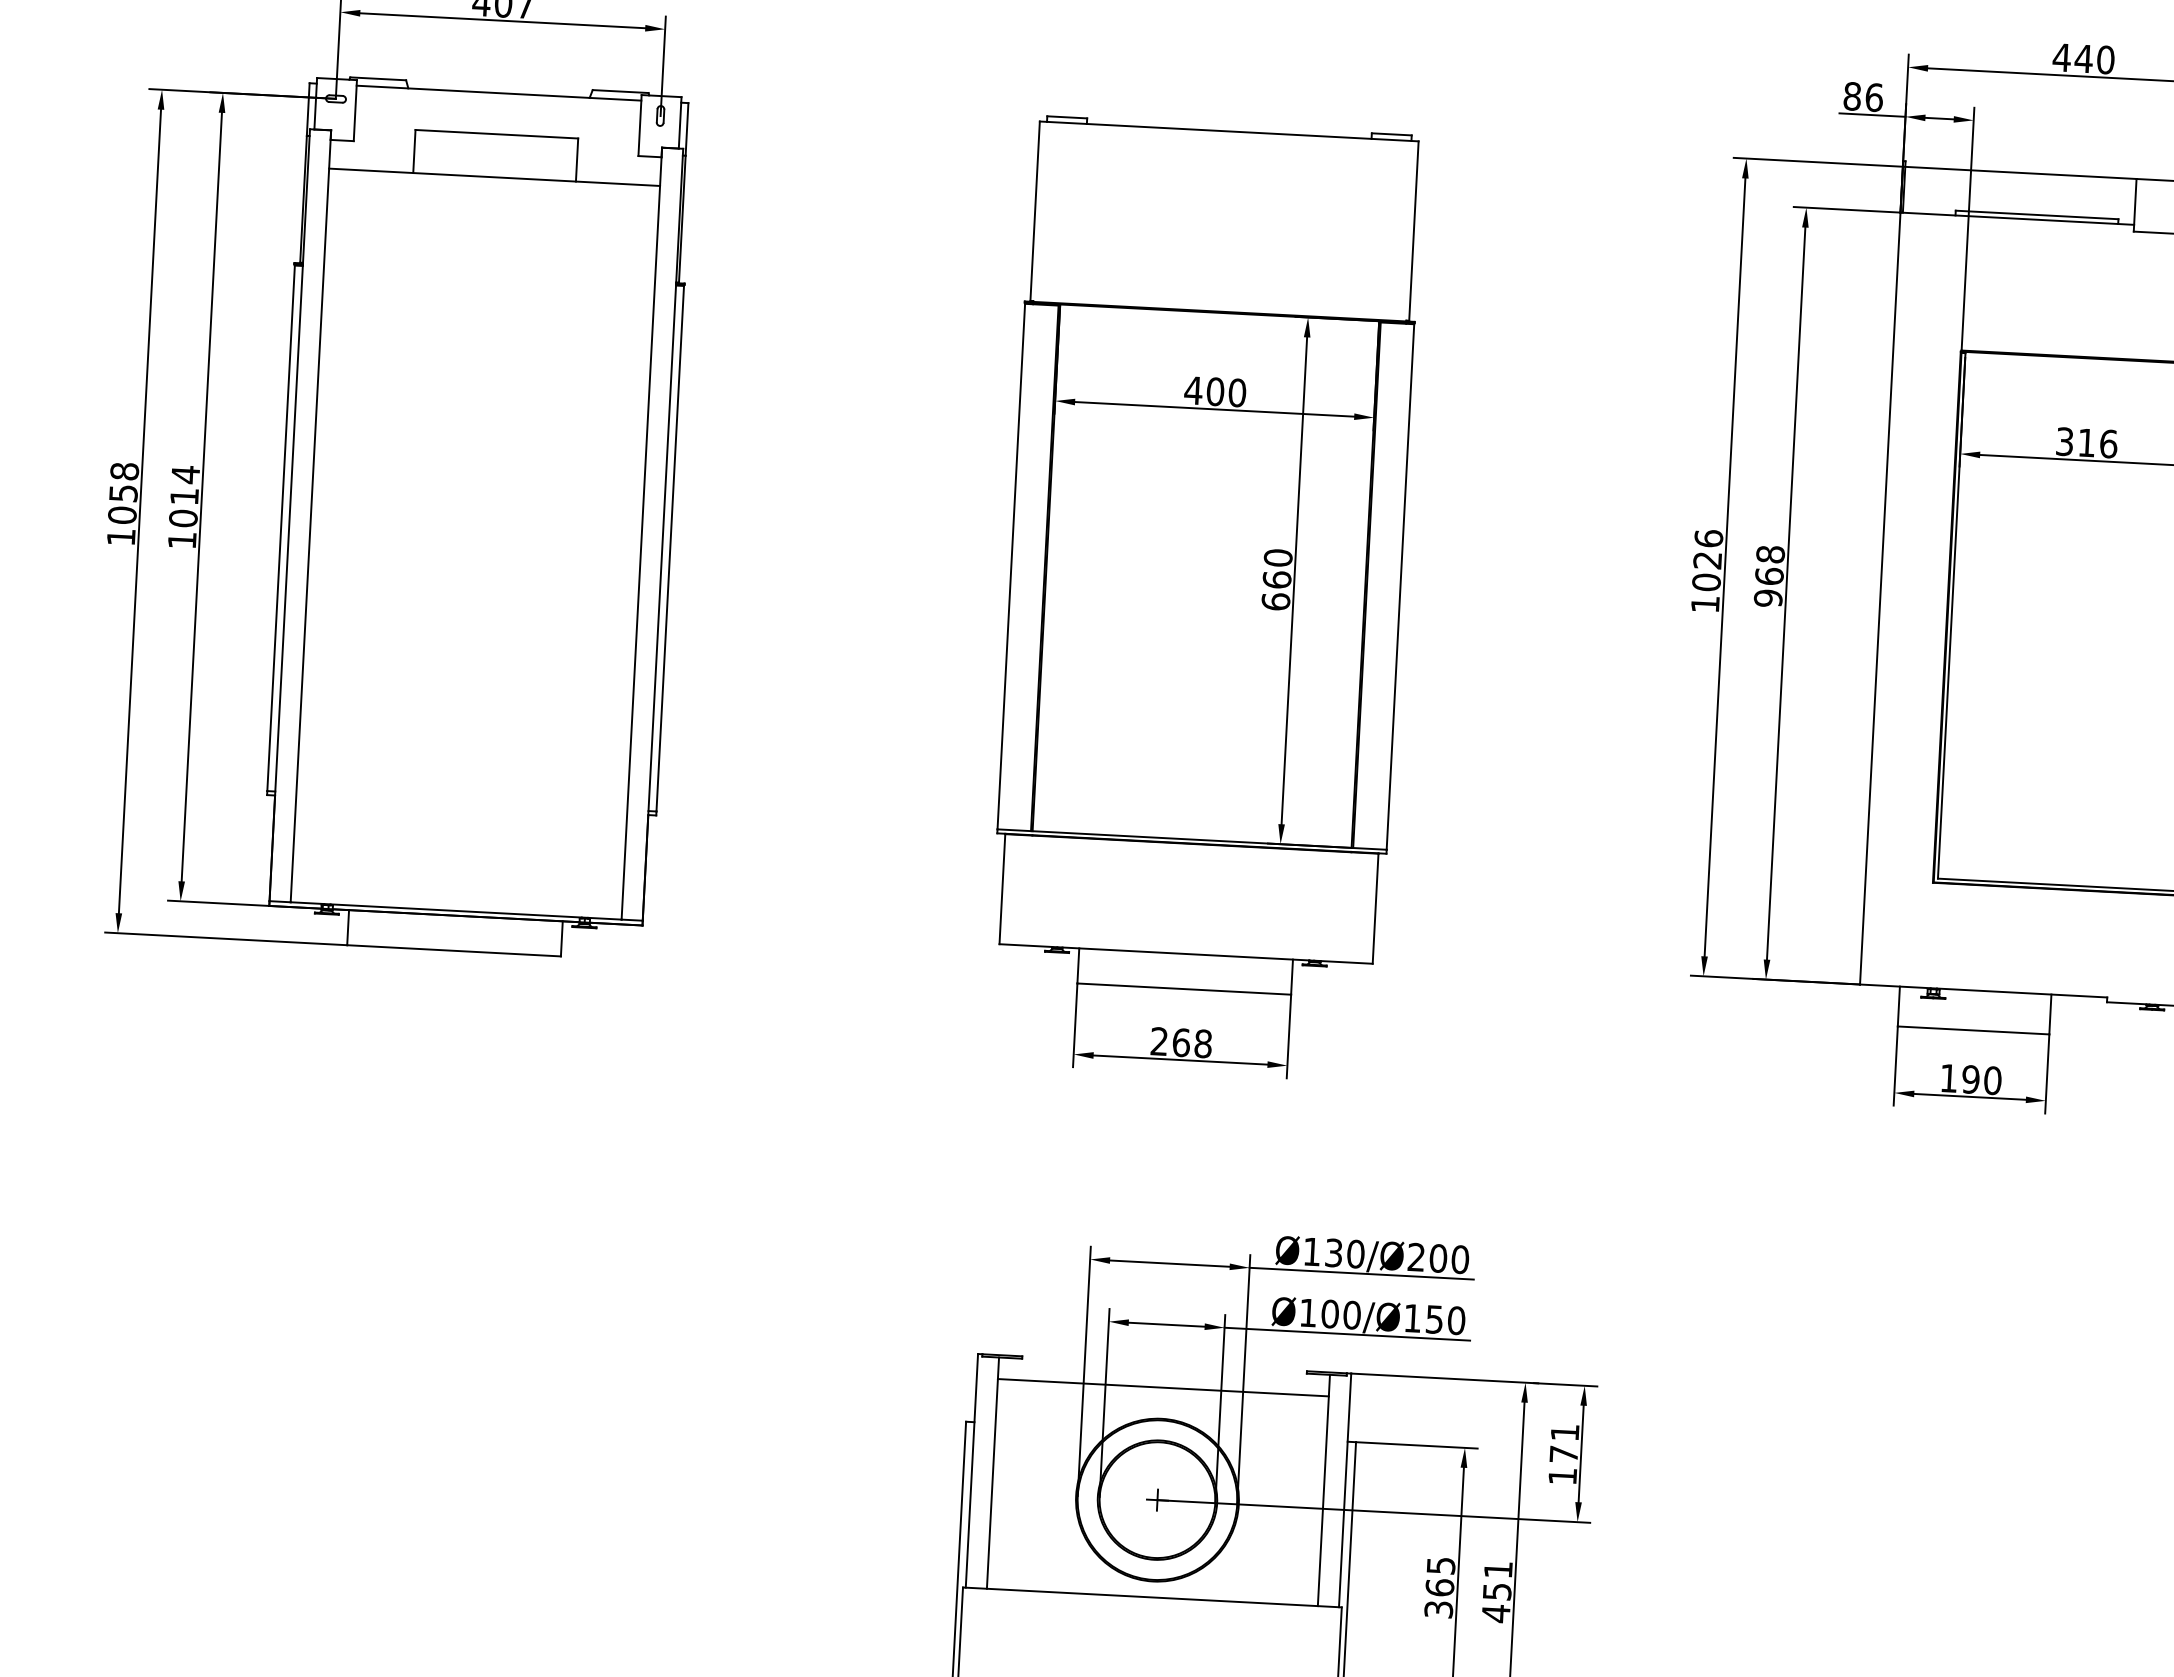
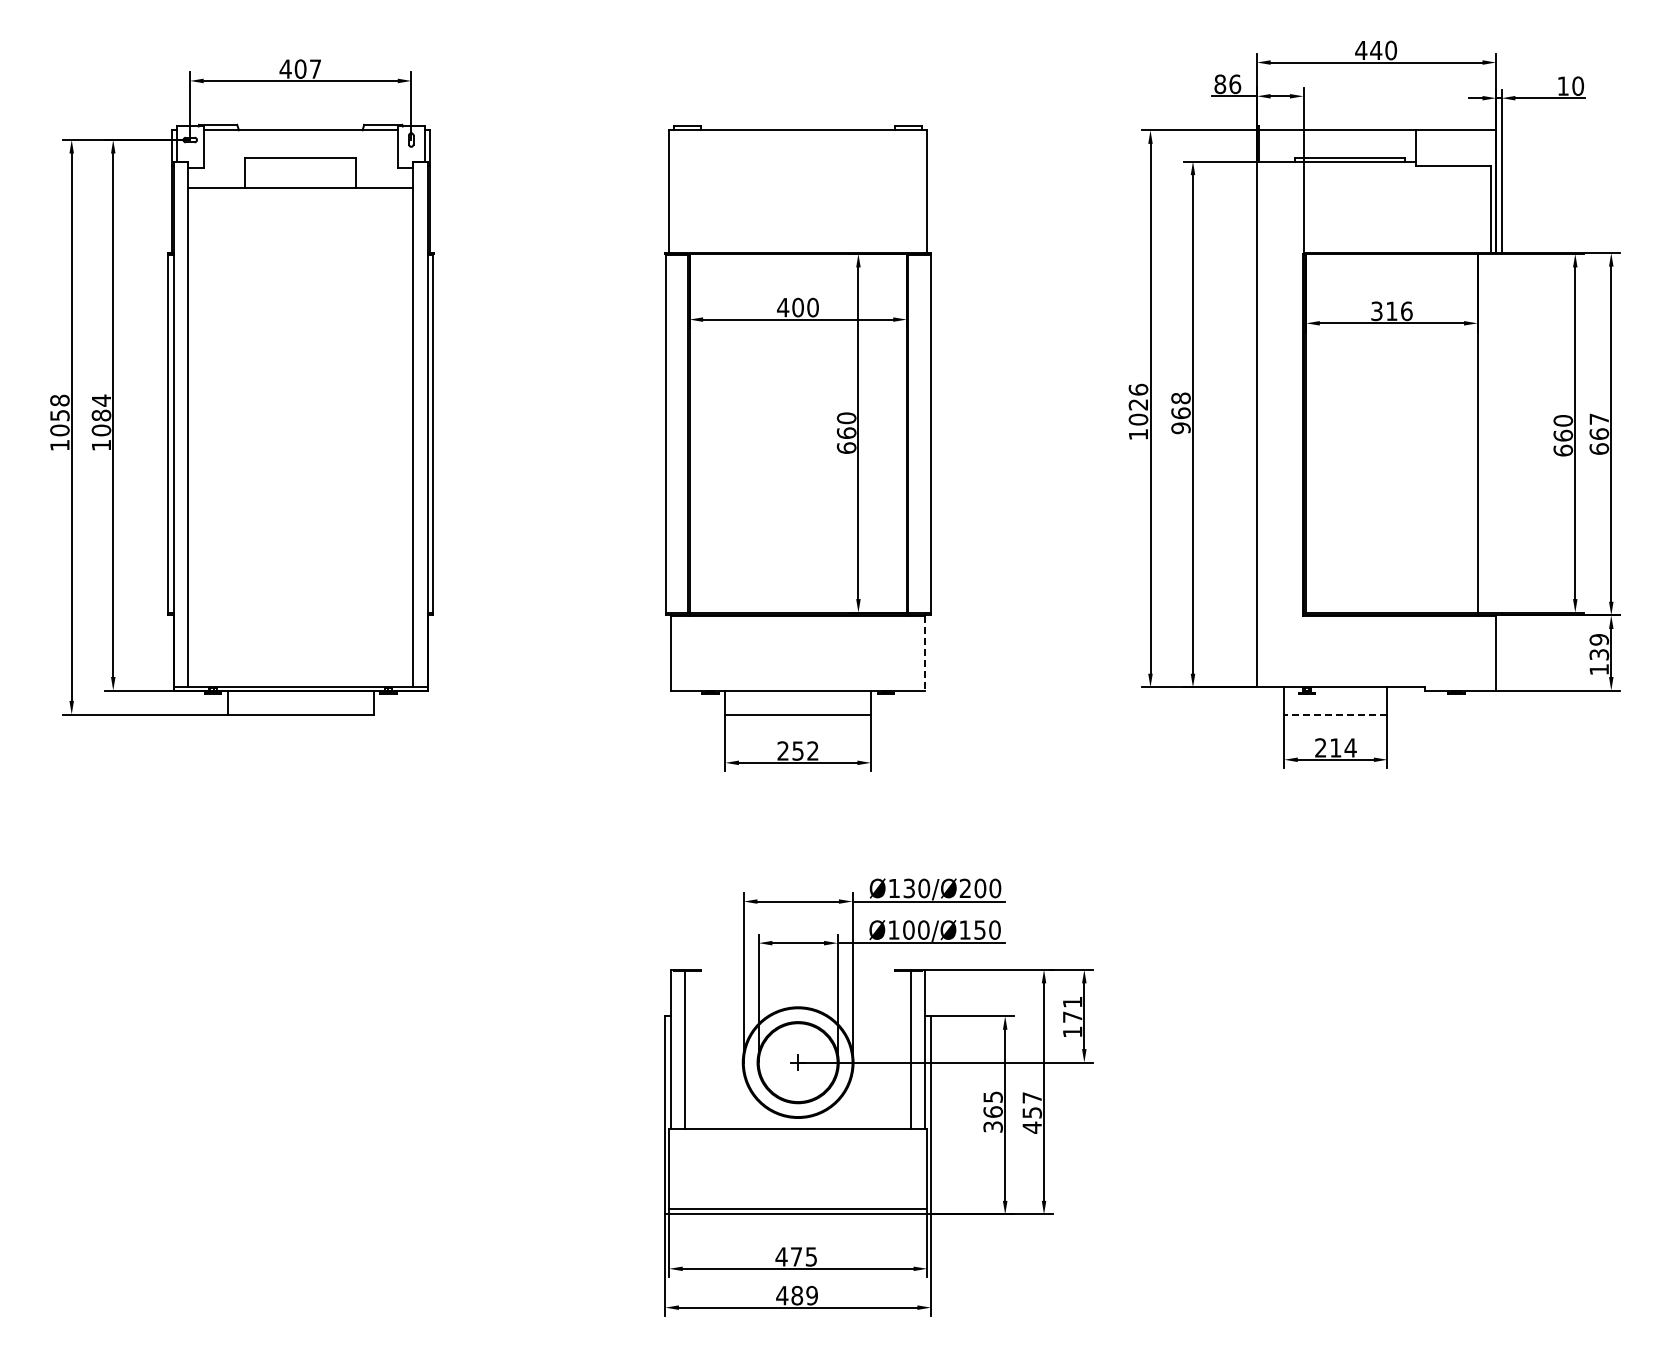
text: (184, 496) -> (101, 415), 1014 -> 1084
line: (1375, 909) -> (925, 653), solid -> dashed
line: (1973, 1030) -> (1335, 714), solid -> dashed
text: (1192, 1042) -> (805, 750), 268 -> 252
text: (1970, 1078) -> (1335, 747), 190 -> 214
line: (1162, 1388) -> (797, 986), removed
text: (1497, 1569) -> (1031, 1097), 451 -> 457

